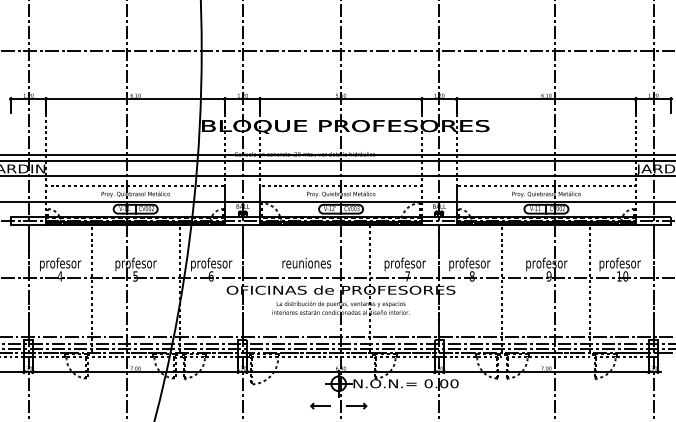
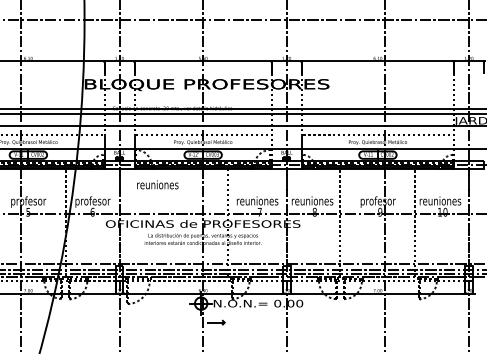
text: (306, 262) -> (157, 184), moved
text: (404, 264) -> (257, 202), profesor -> reuniones
text: (469, 264) -> (312, 202), profesor -> reuniones
text: (619, 264) -> (440, 202), profesor -> reuniones
part: (320, 405) -> (185, 322), removed

